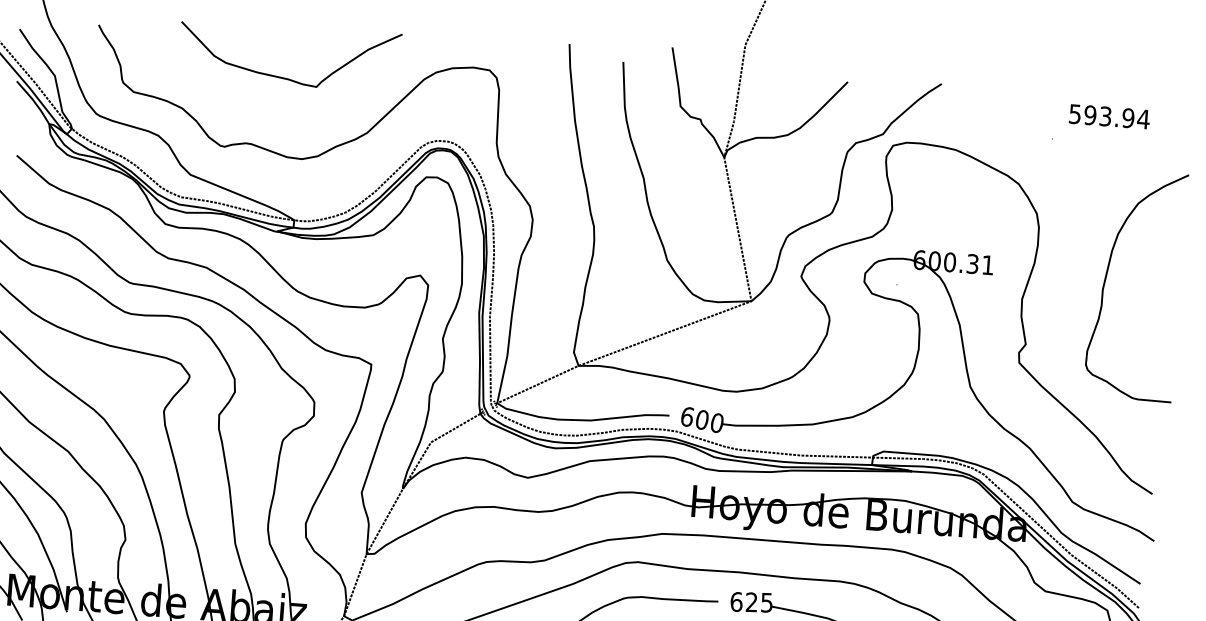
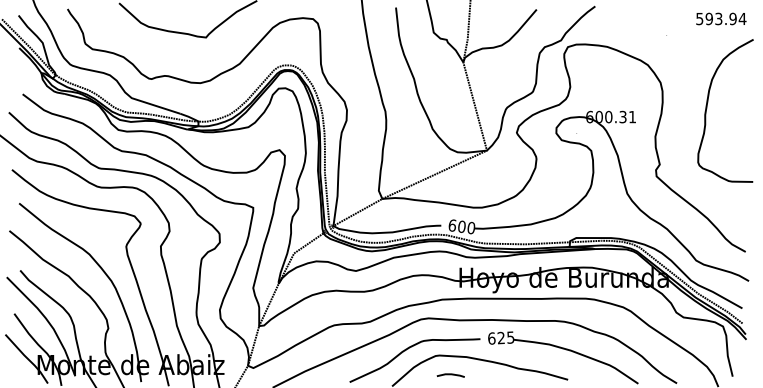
text: (1109, 116) -> (721, 18), moved
curve: (1107, 279) -> (707, 108), moved

